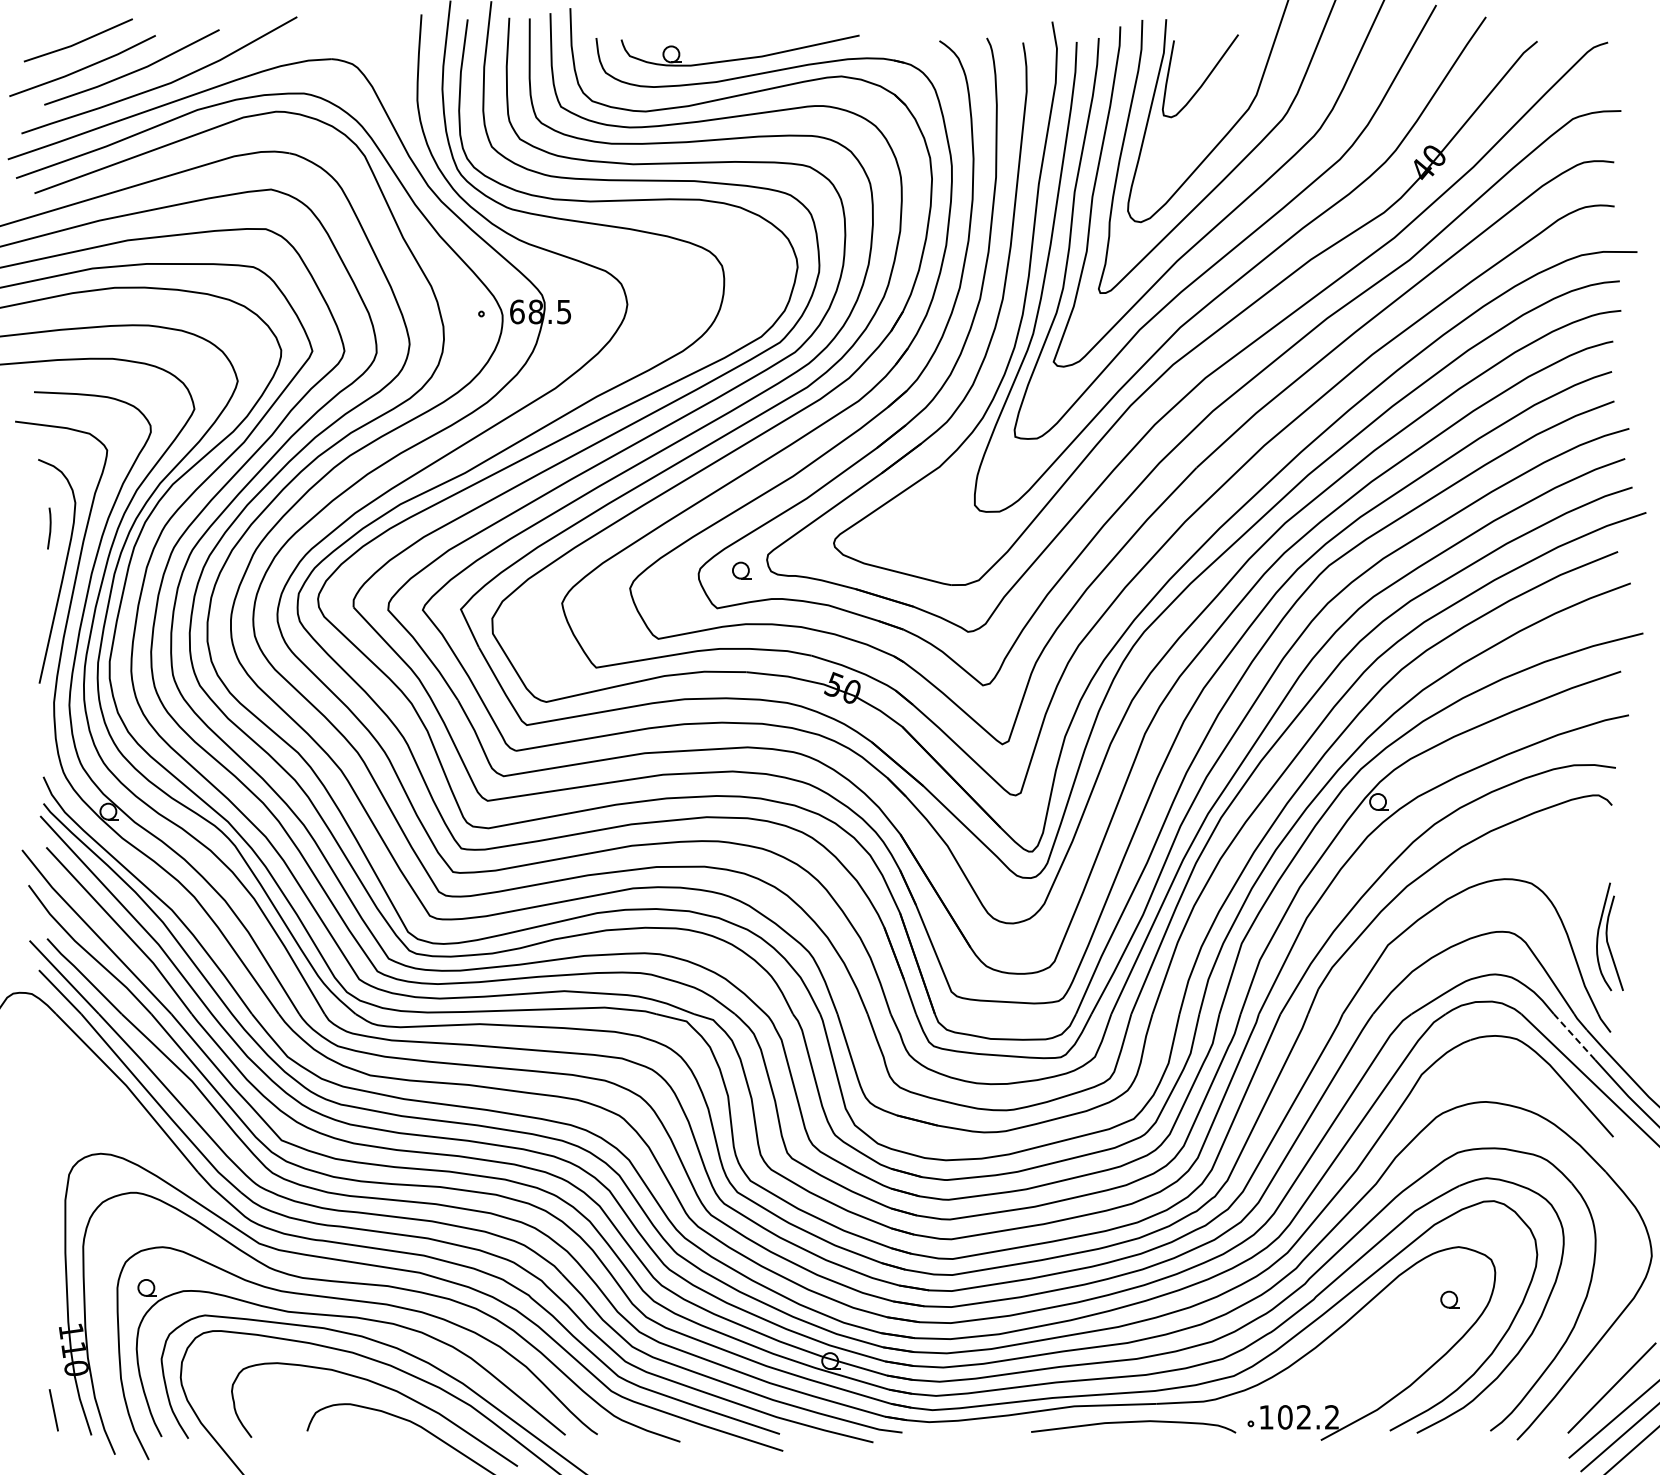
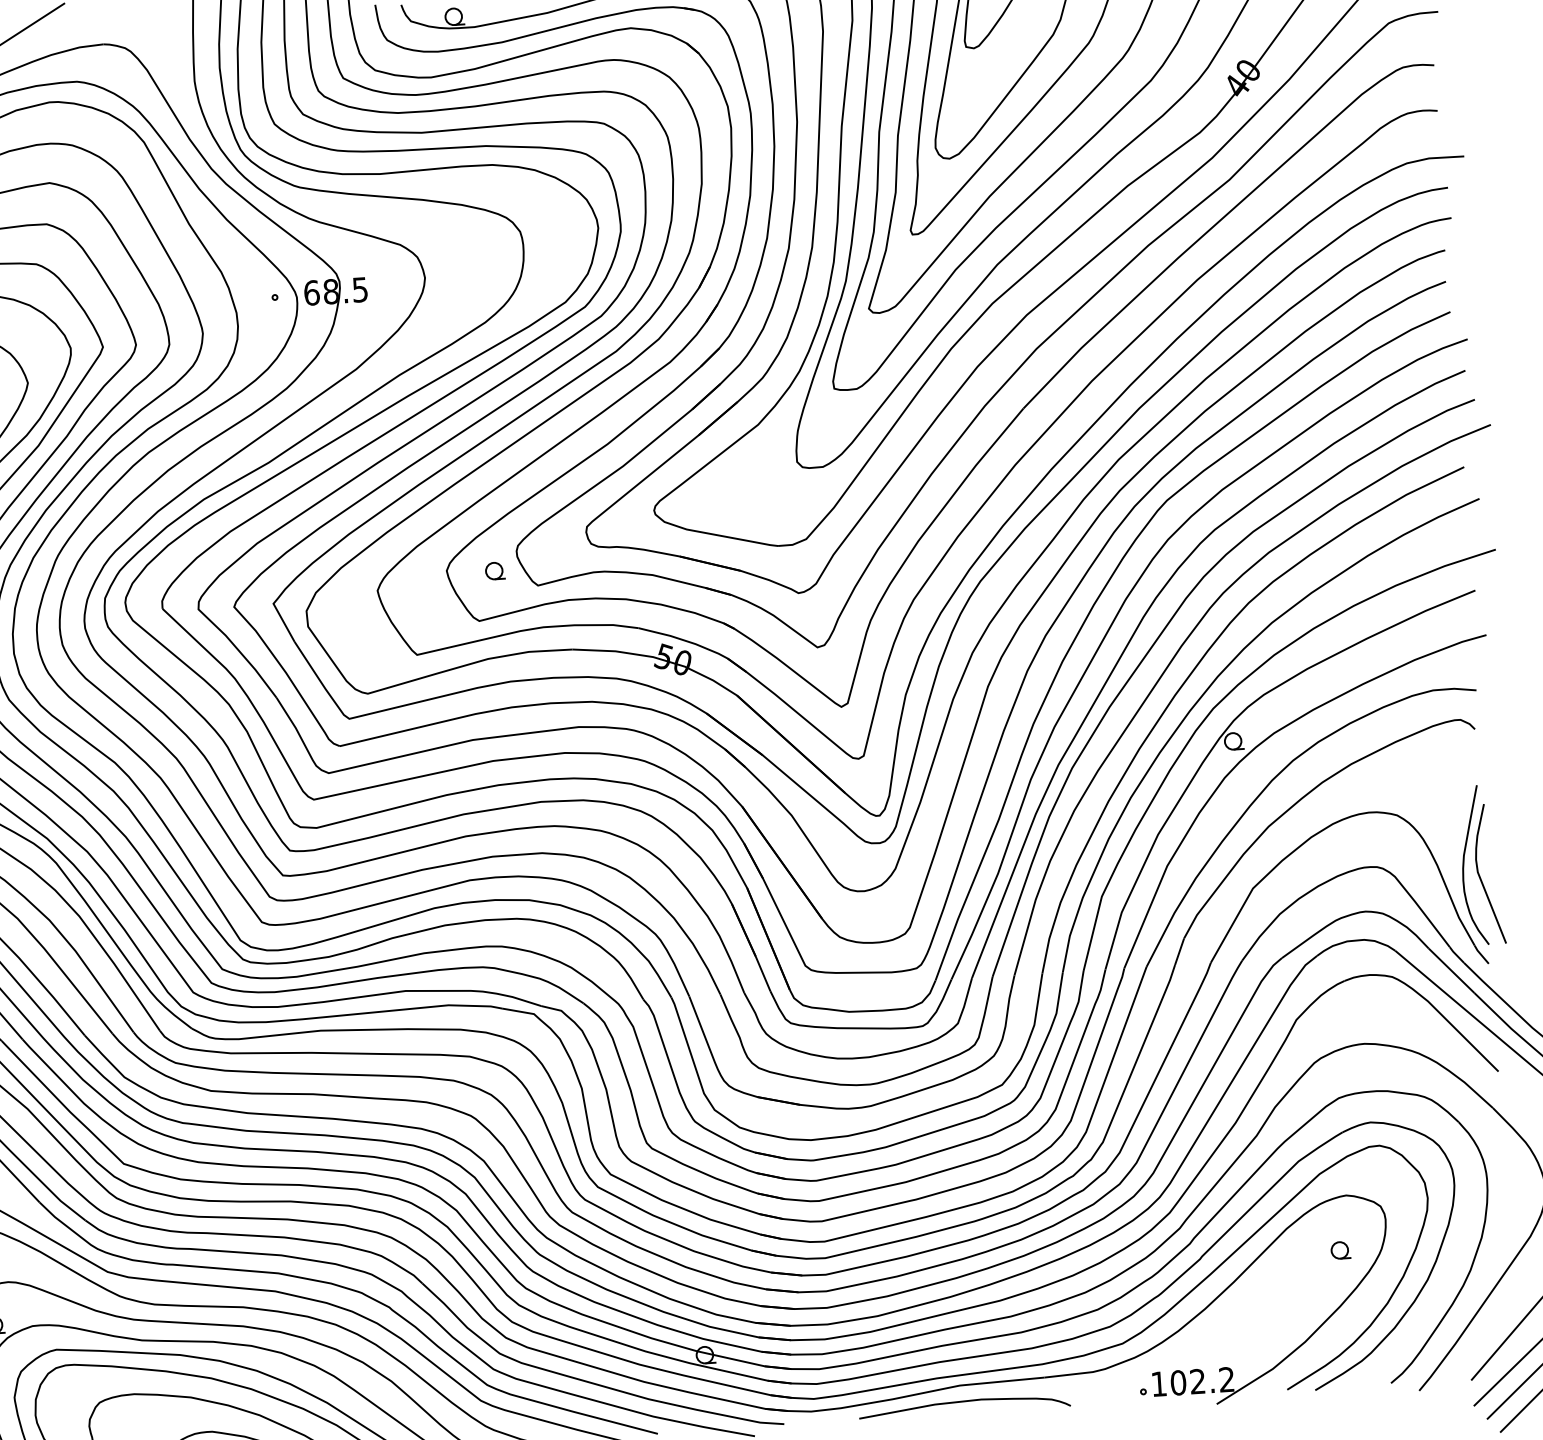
part: (741, 570) -> (494, 570), moved
part: (1609, 936) -> (1481, 864), size x1.43
line: (1574, 1036) -> (1451, 970), dashed -> solid
curve: (1133, 1422) -> (964, 1402), moved

